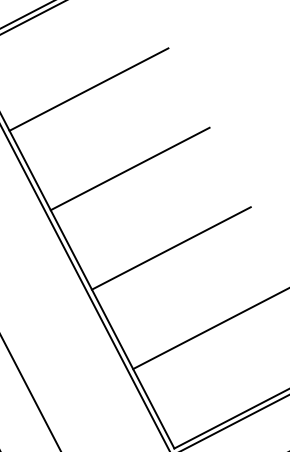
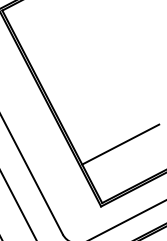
line: (88, 90) -> (60, 29), removed
line: (129, 168) -> (80, 67), removed
line: (170, 249) -> (100, 106), removed

